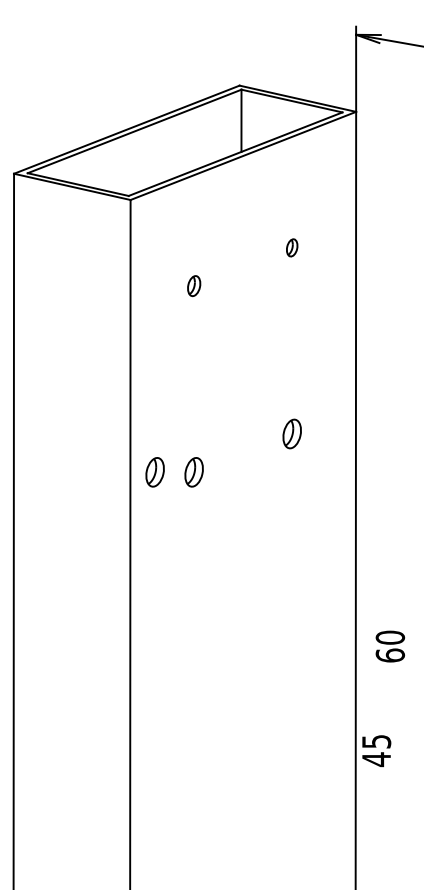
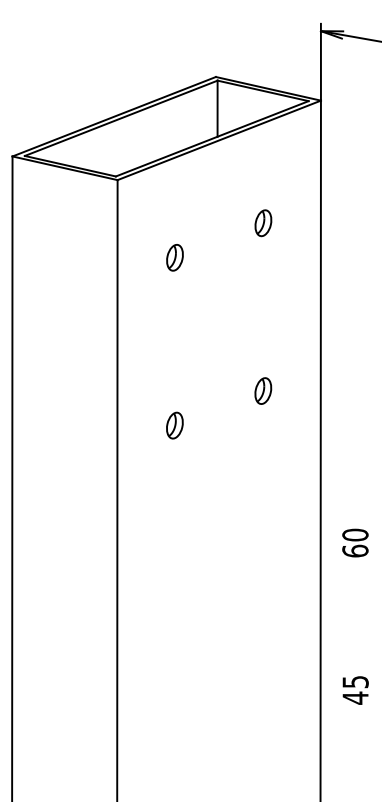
part: (291, 247) -> (262, 222), size x1.67
part: (193, 285) -> (174, 257), size x1.43
part: (154, 472) -> (139, 425), removed
text: (390, 646) -> (355, 543), moved
text: (376, 751) -> (355, 690), moved

